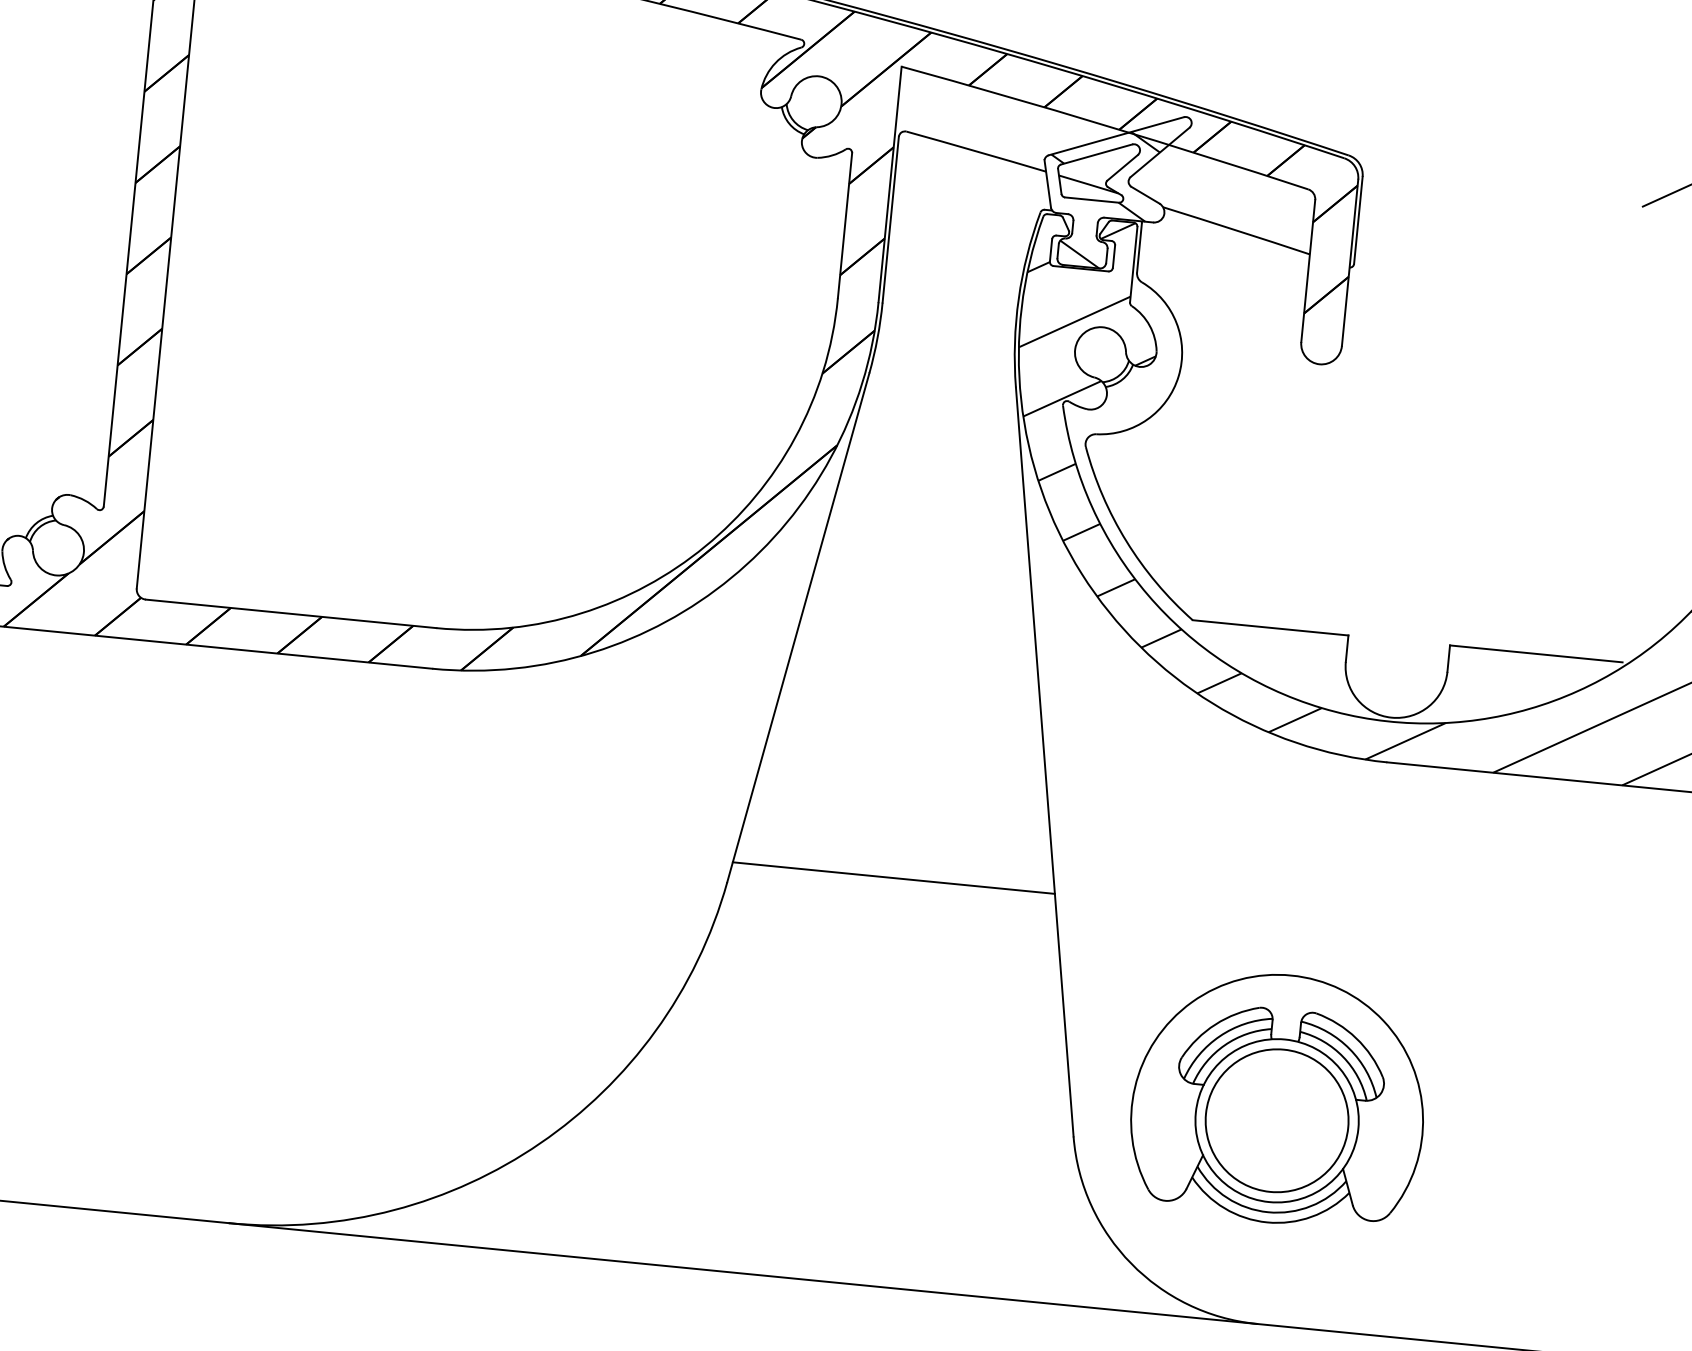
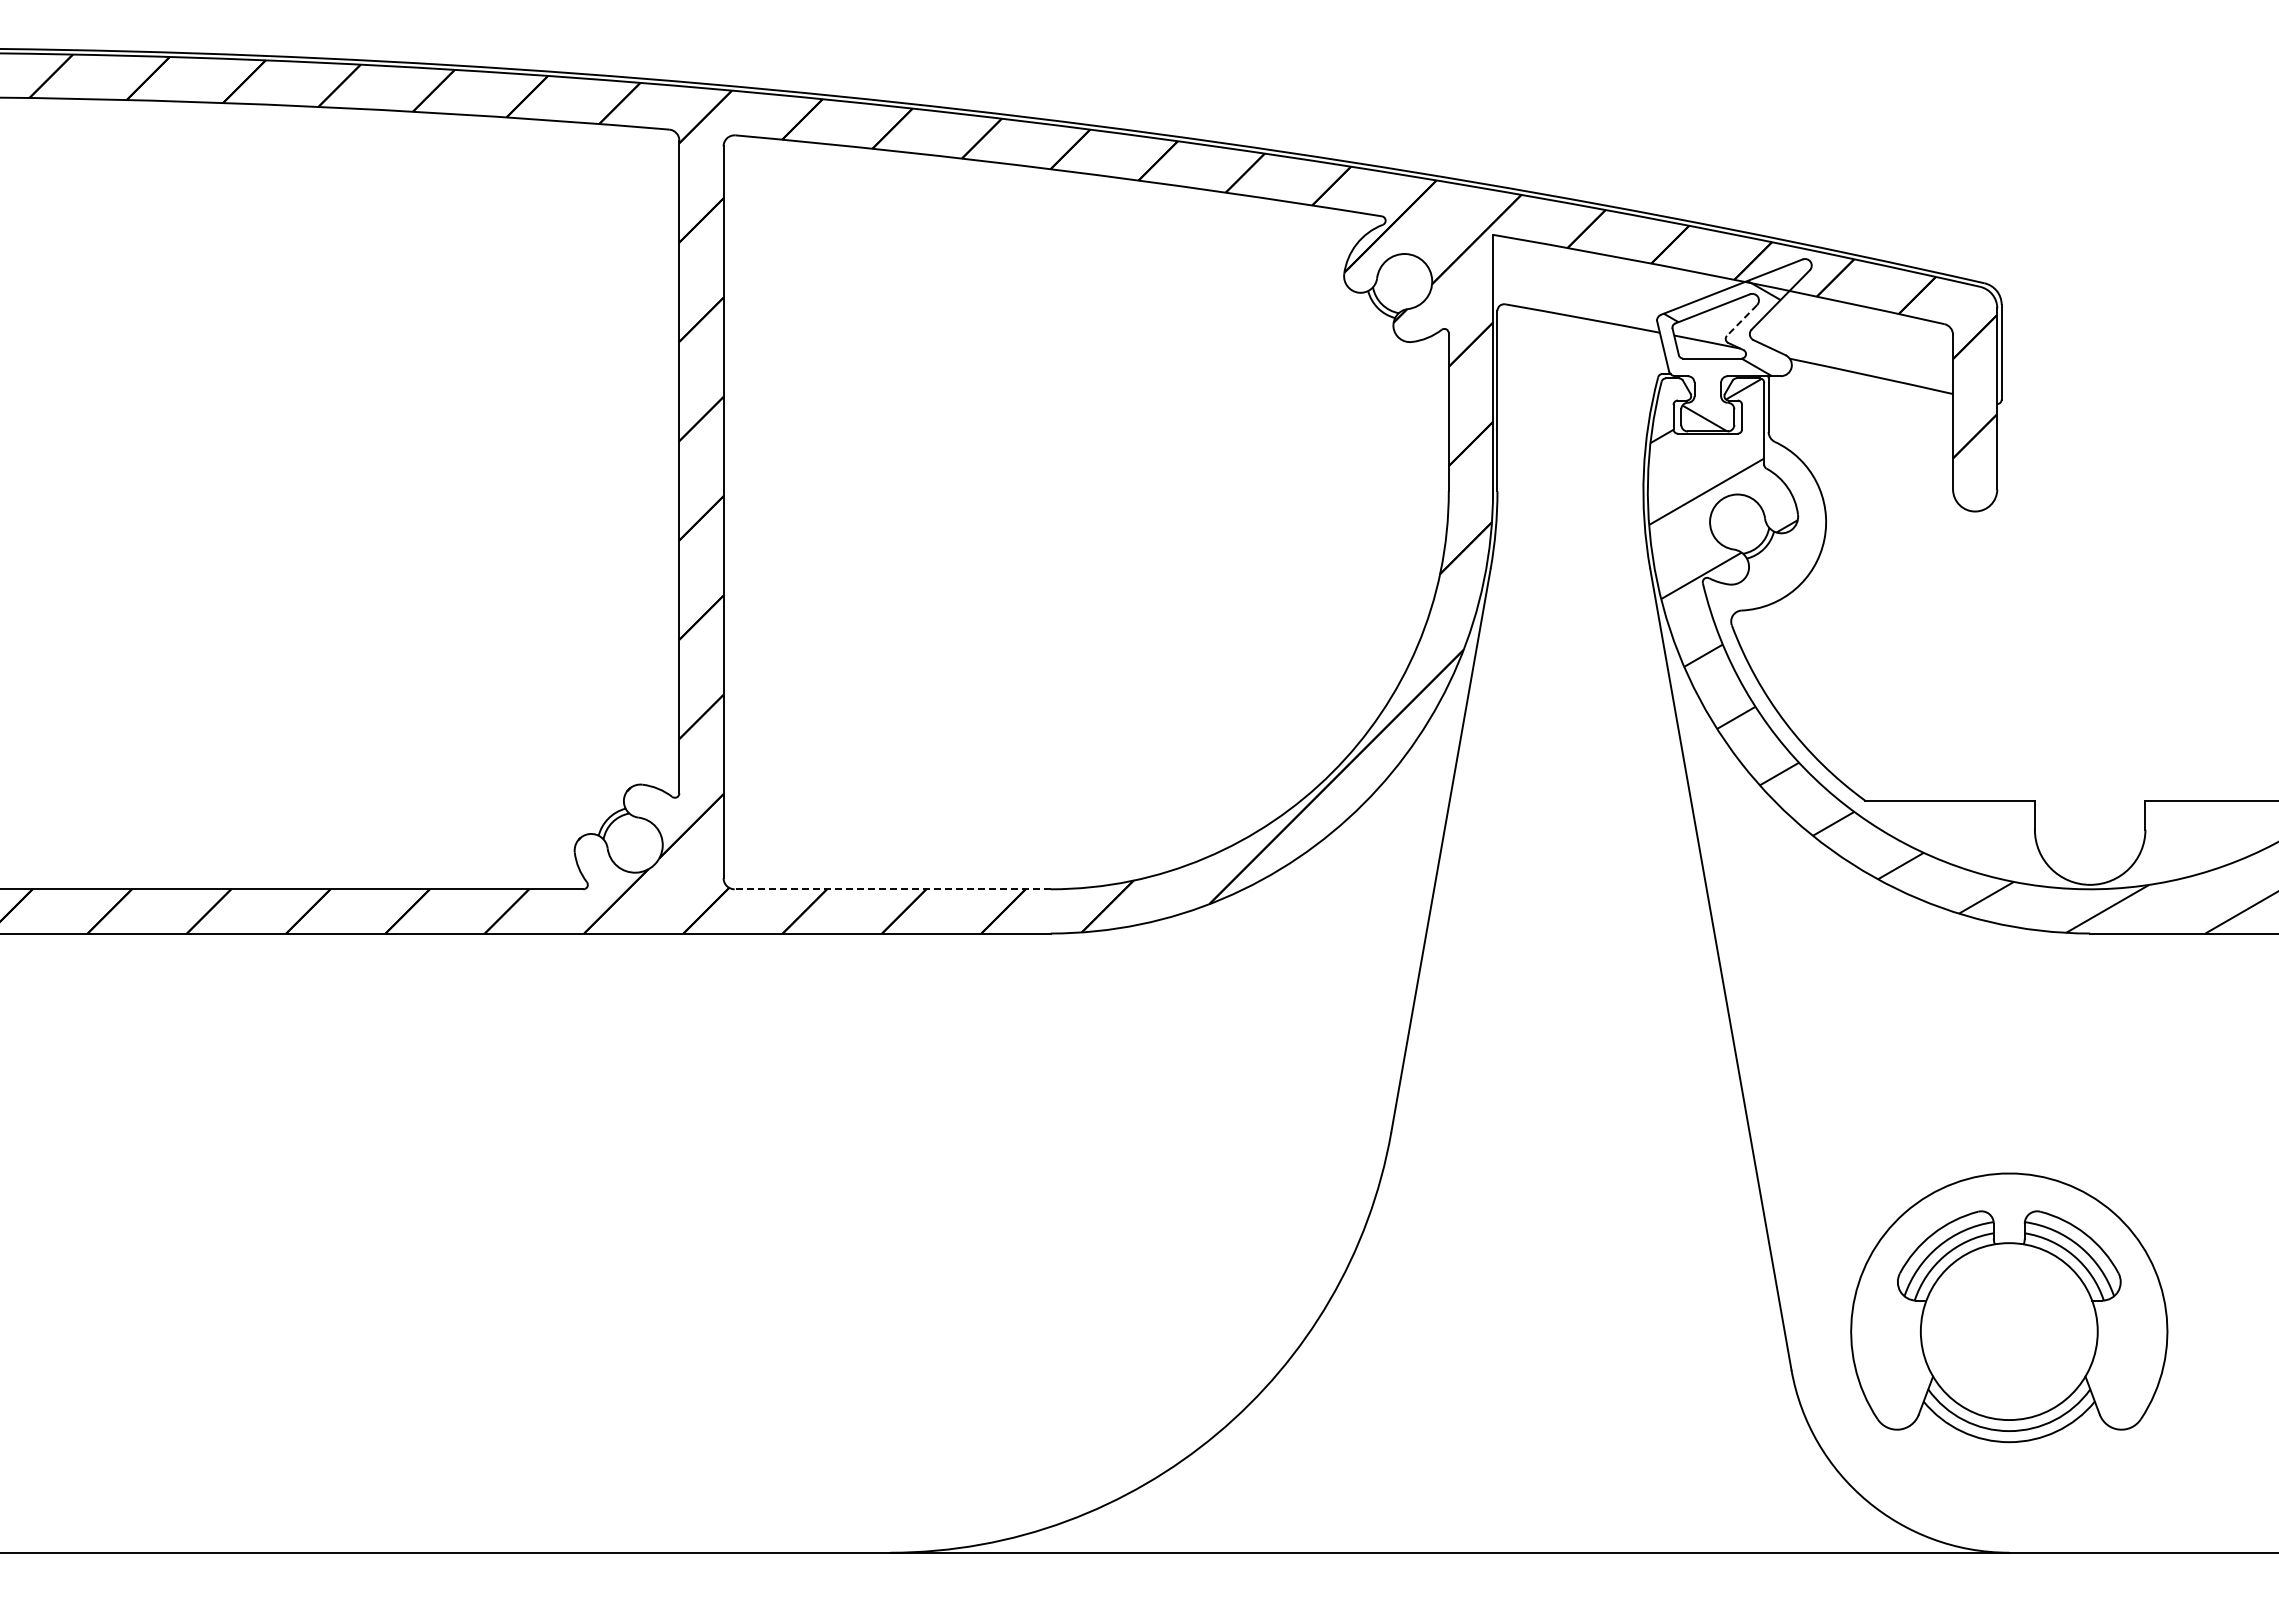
line: (1122, 167) -> (1741, 320), solid -> dashed
line: (290, 614) -> (892, 889), solid -> dashed
line: (893, 878) -> (1570, 1110), removed
circle: (1277, 1120) -> (2009, 1331), removed

